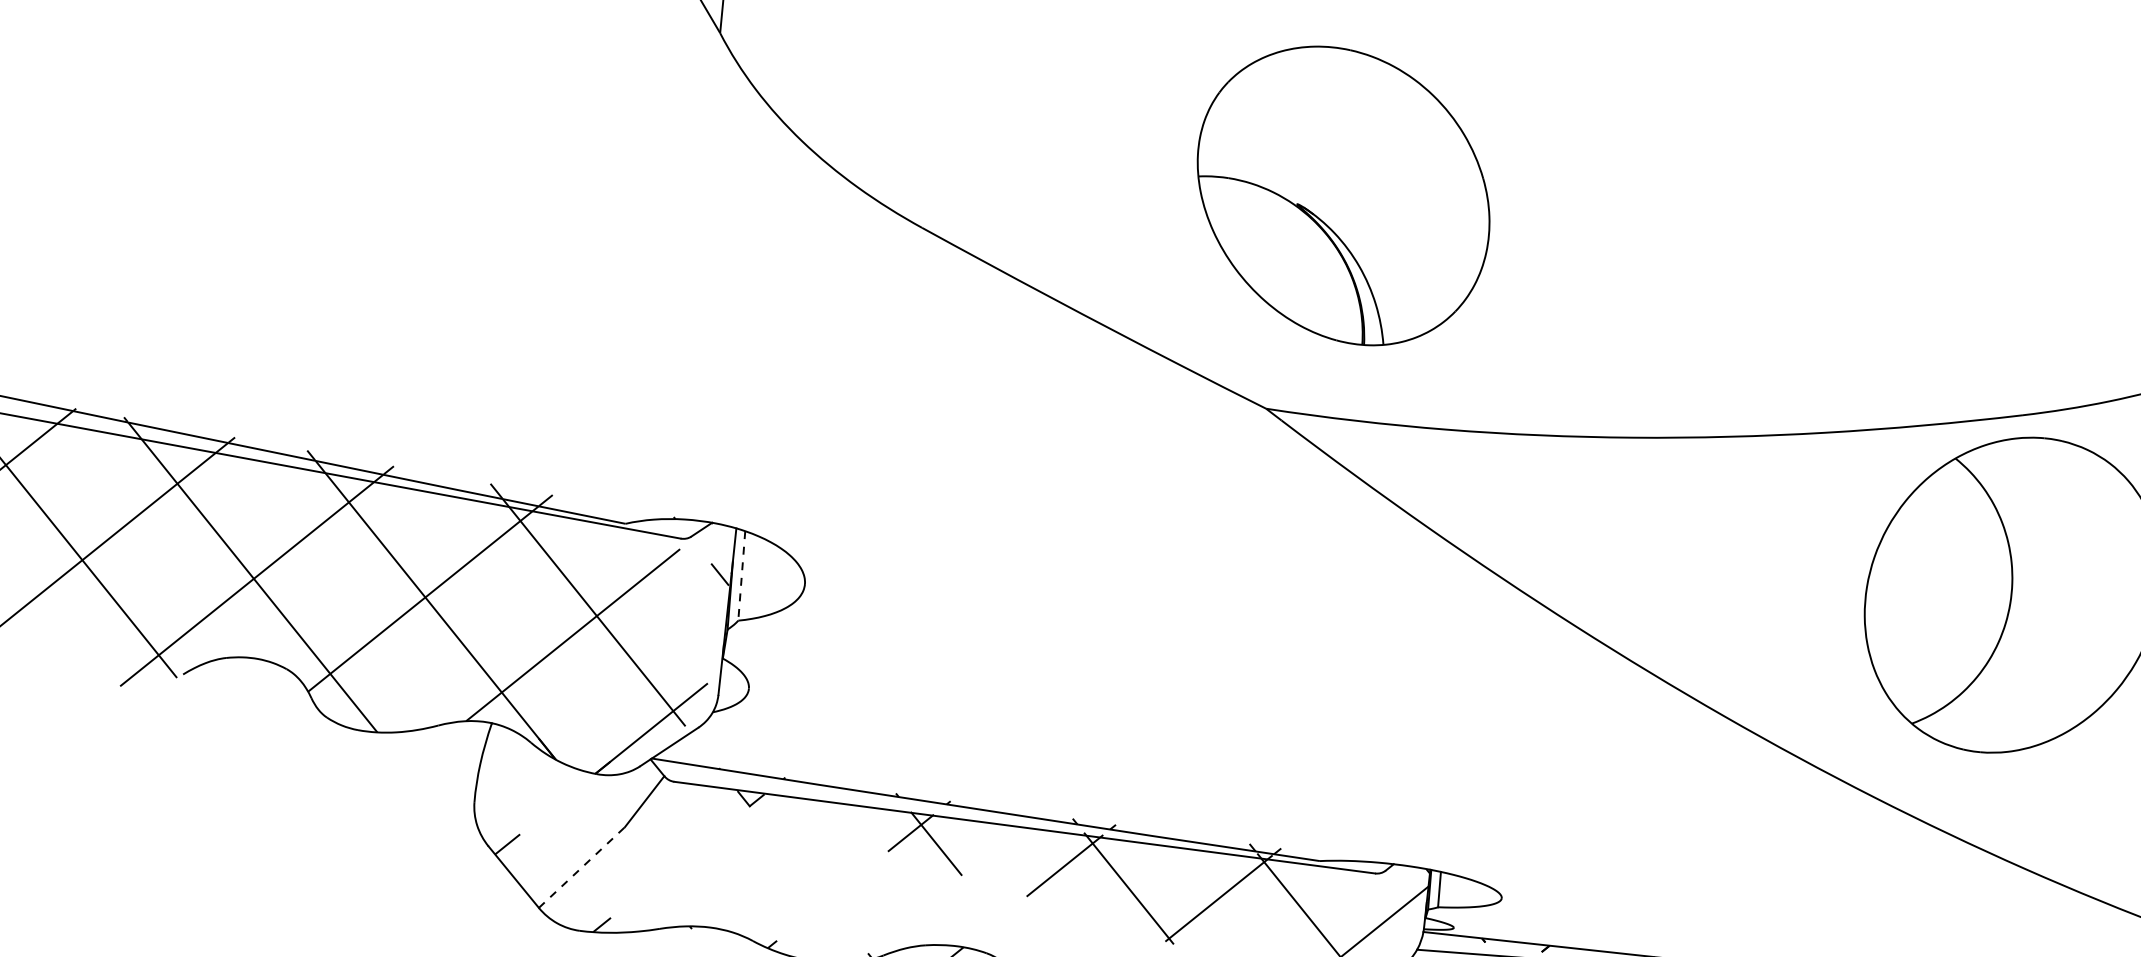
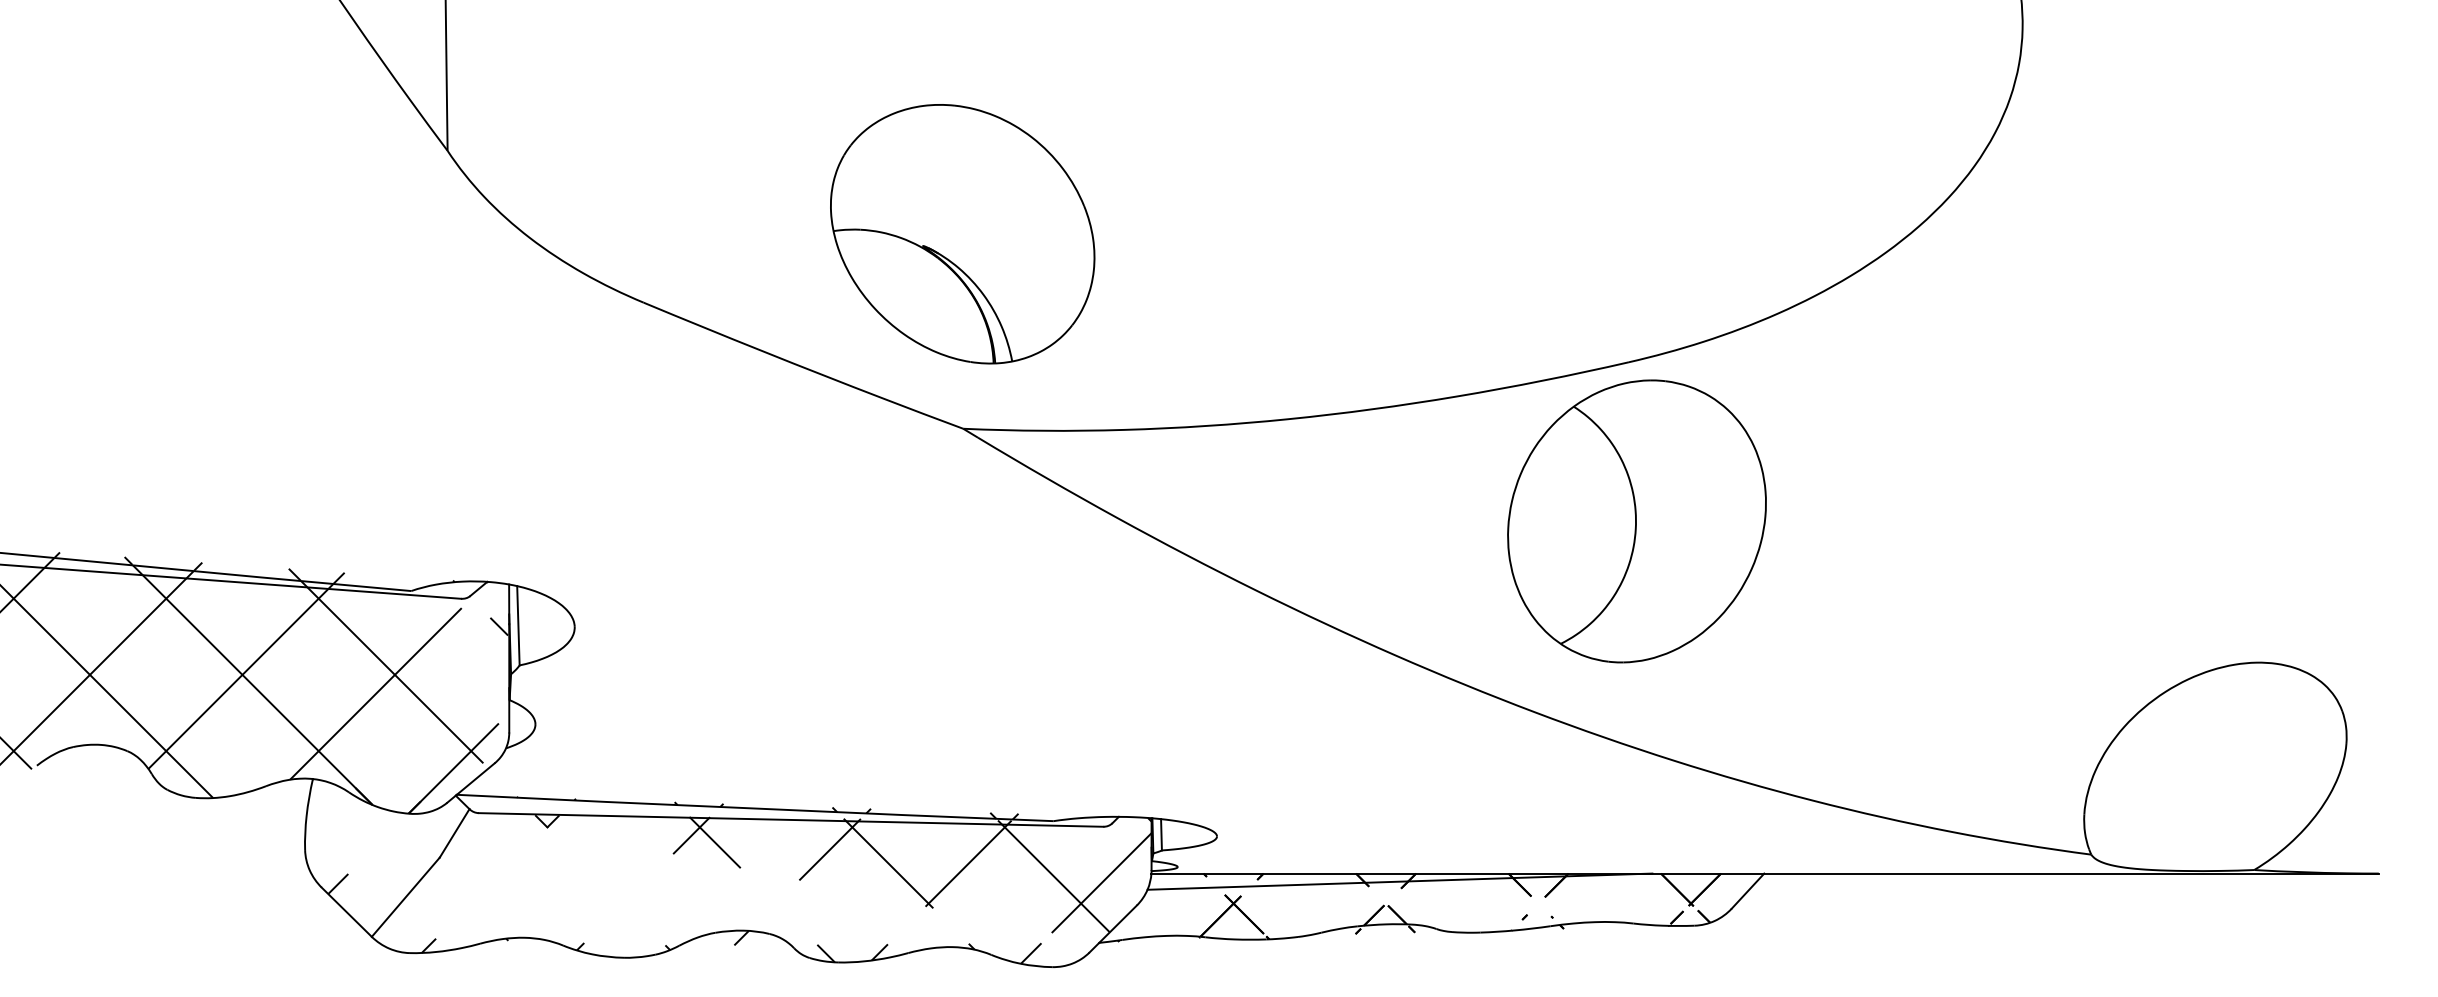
part: (1343, 196) -> (962, 234), moved
line: (741, 575) -> (518, 625), dashed -> solid
line: (582, 866) -> (406, 896), dashed -> solid

